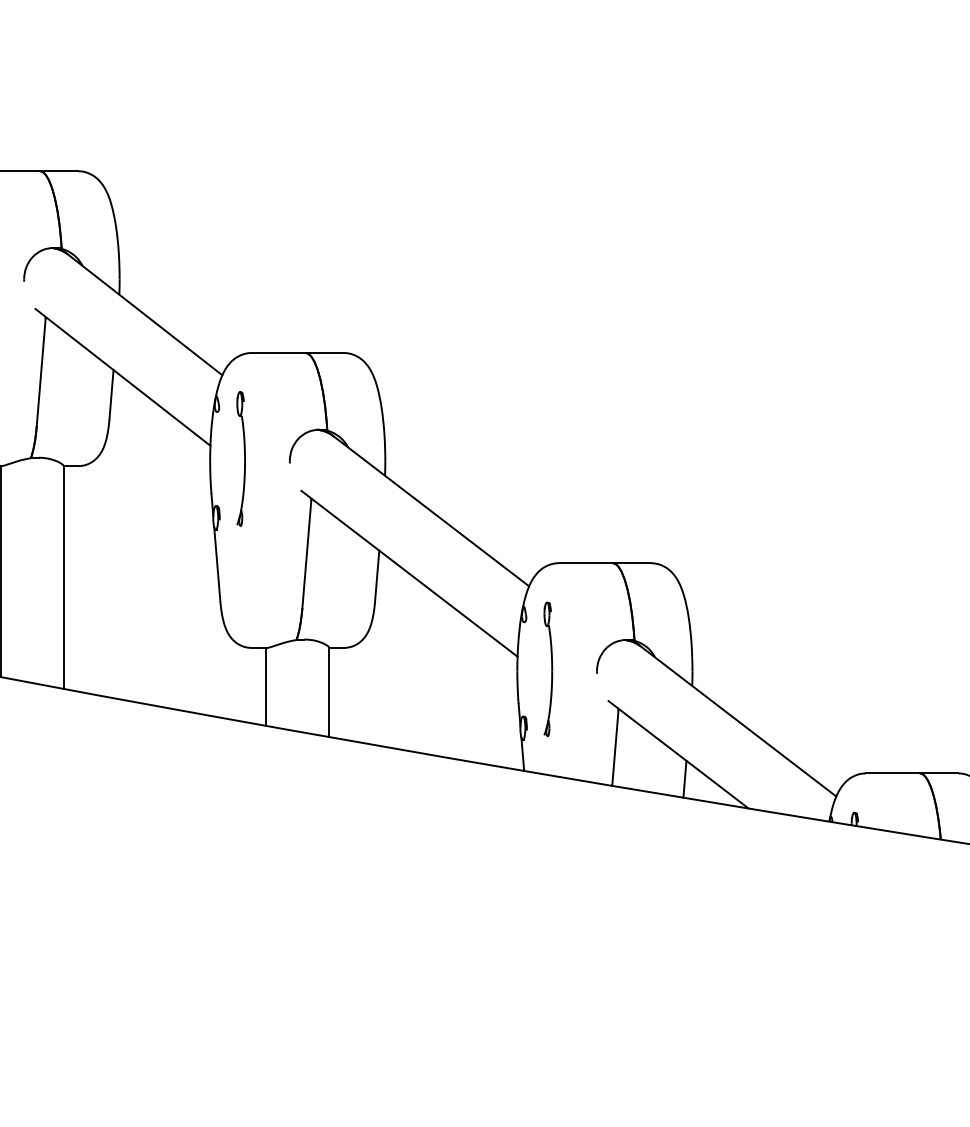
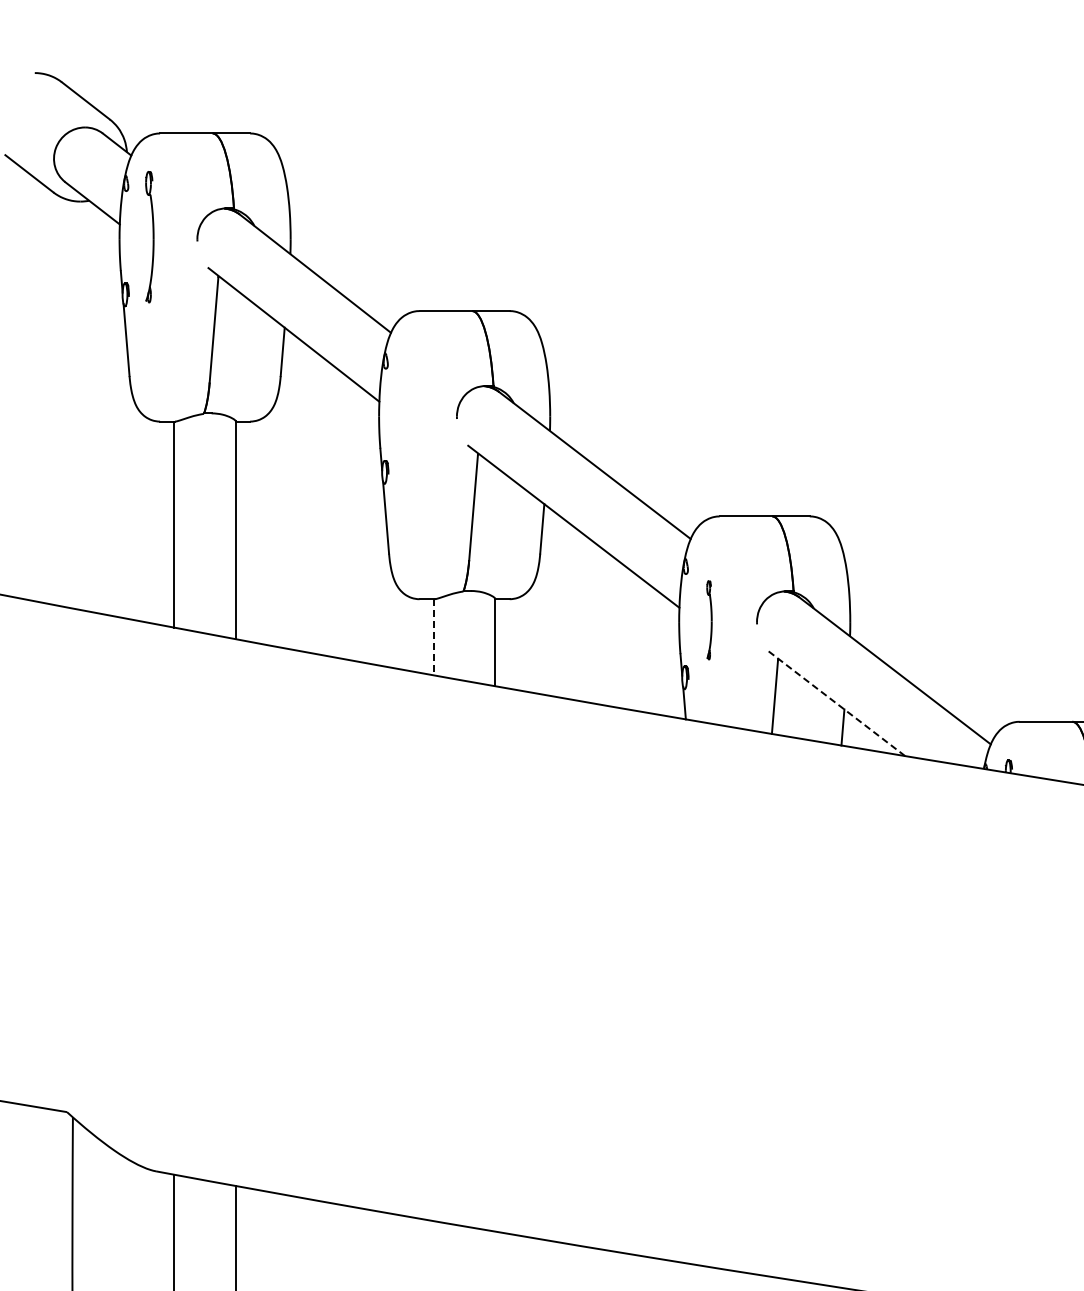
part: (241, 458) -> (409, 414), removed
part: (548, 669) -> (709, 620), size x0.6
line: (265, 687) -> (433, 637), solid -> dashed
line: (678, 754) -> (836, 703), solid -> dashed

